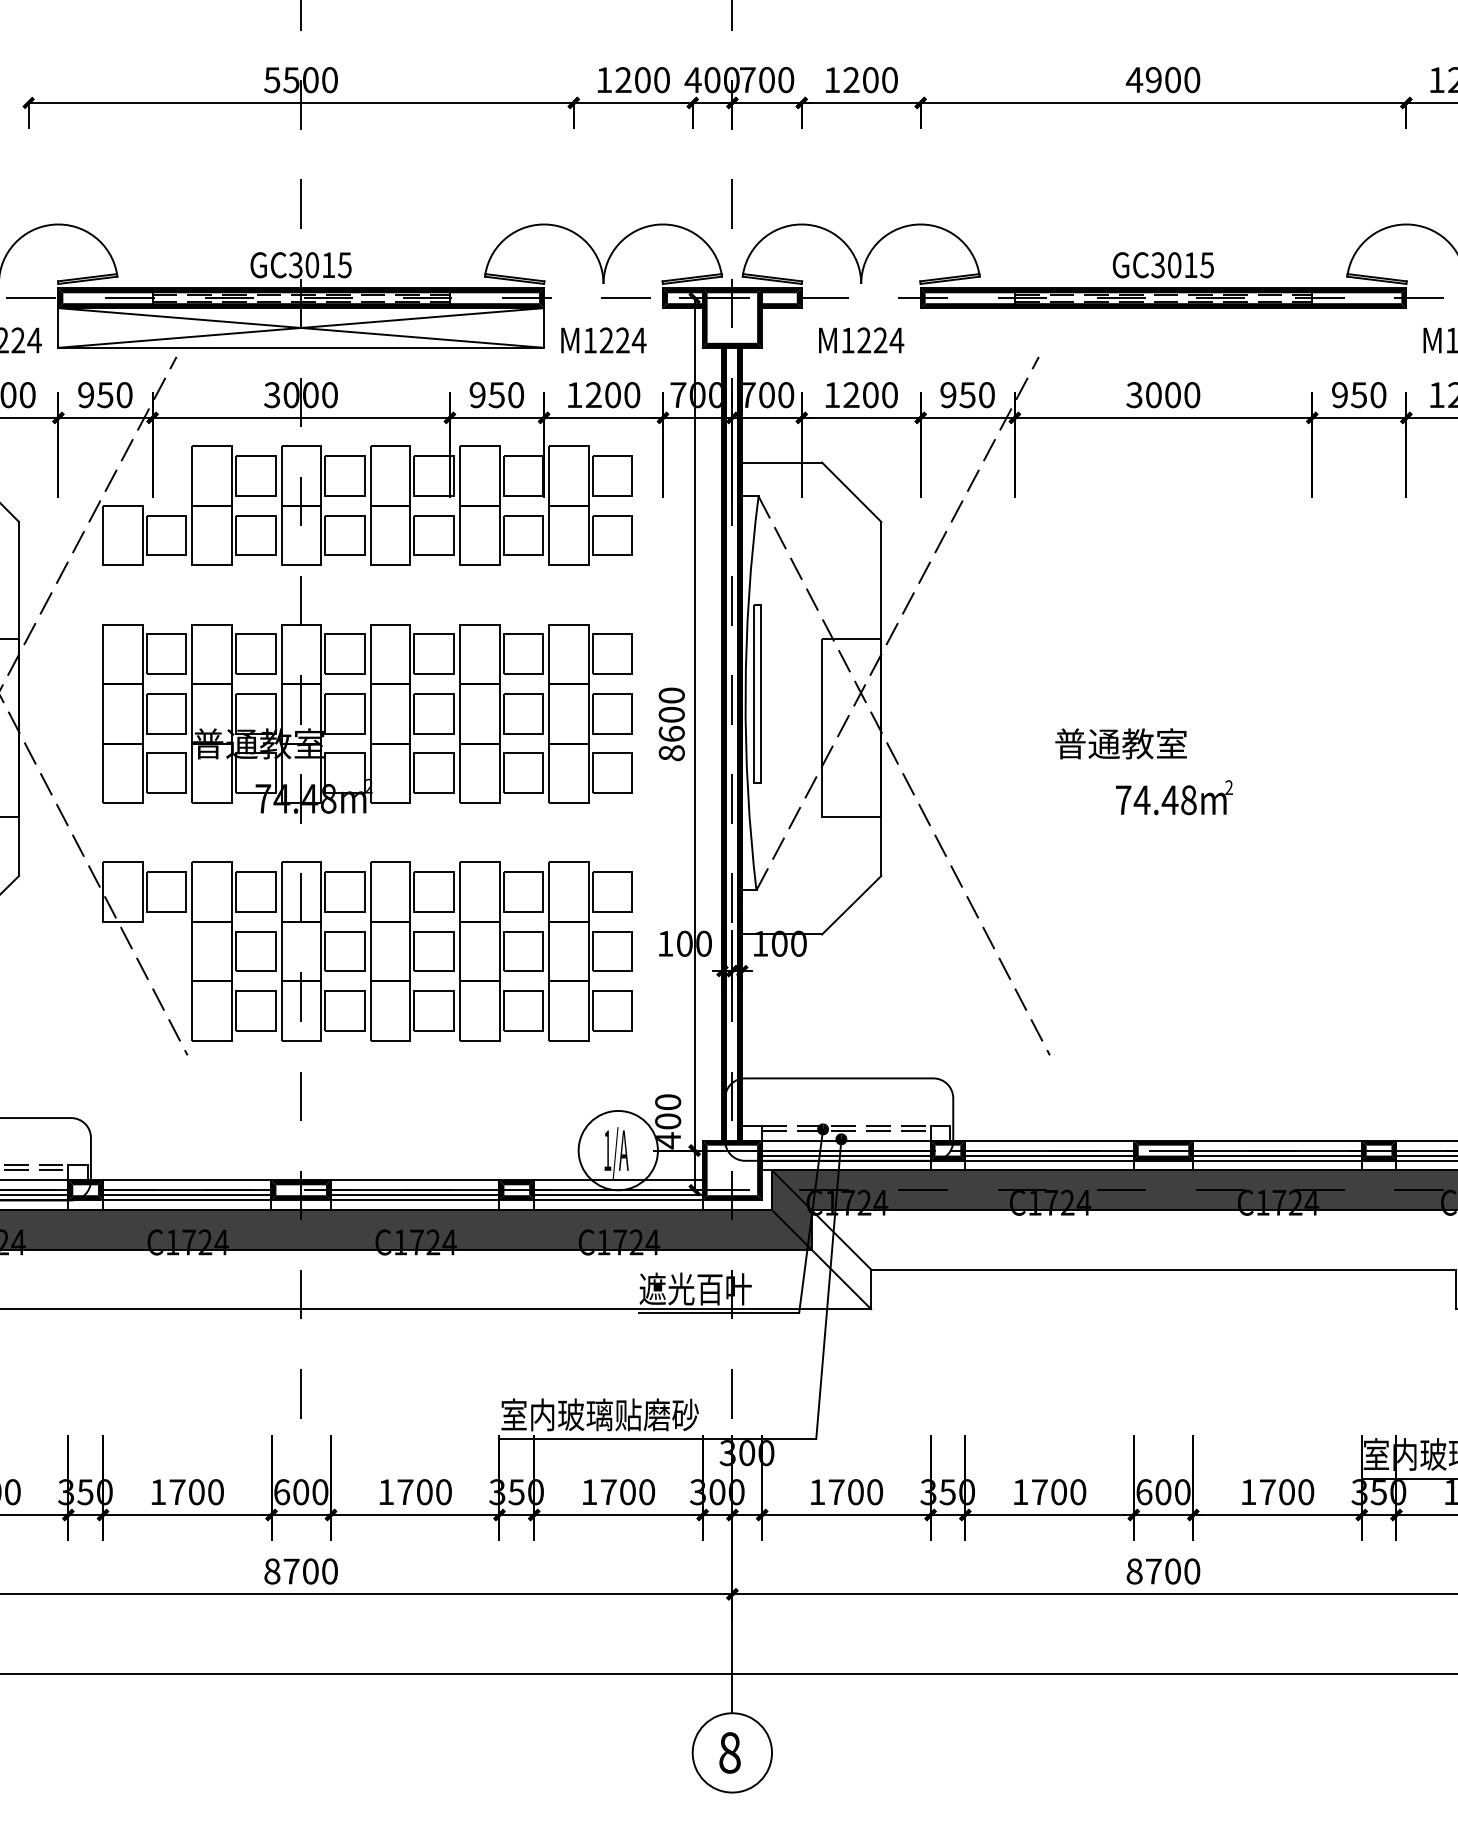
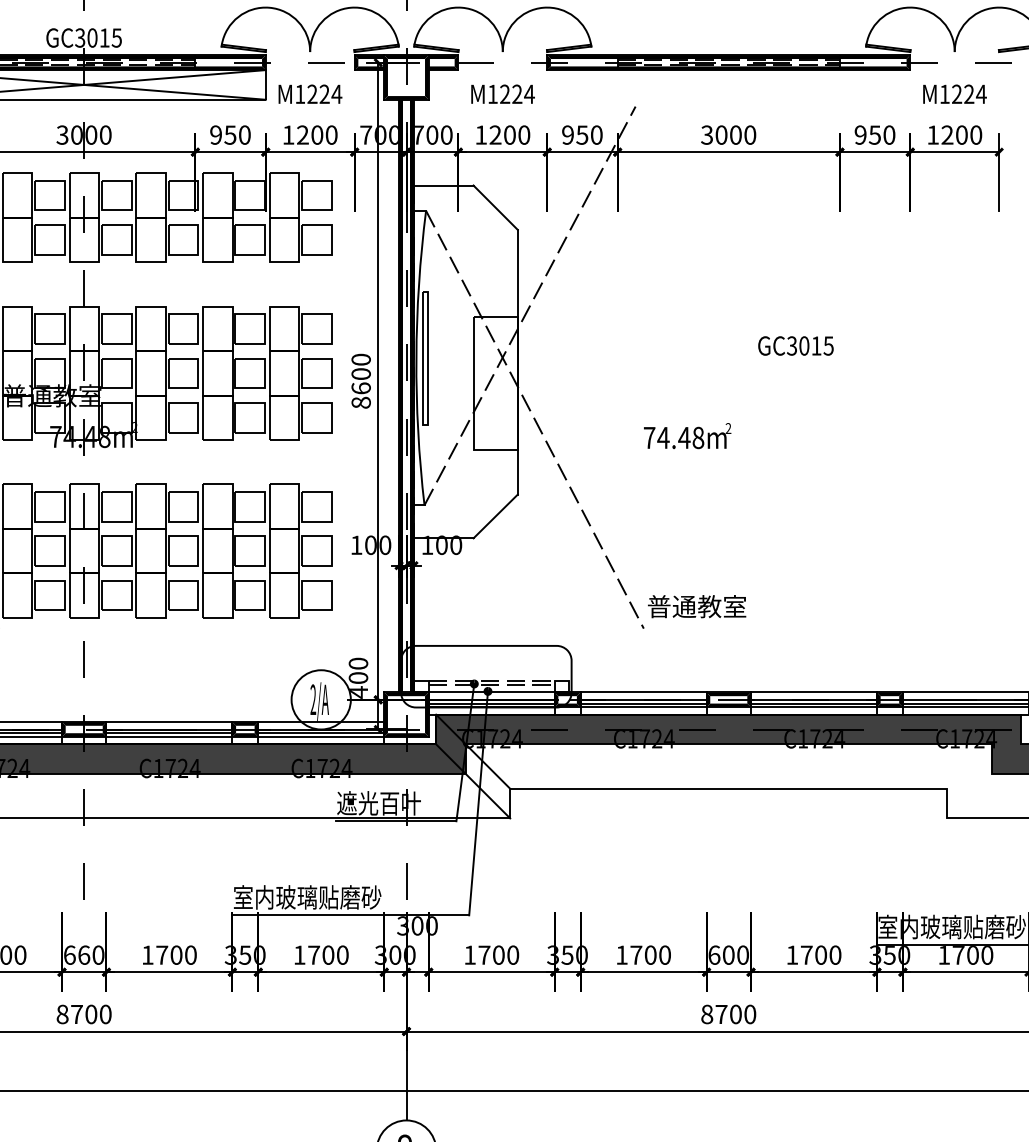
text: (1162, 265) -> (795, 346), moved
text: (1120, 743) -> (696, 606), moved
text: (1174, 797) -> (687, 435), moved
text: (607, 1149) -> (313, 699), 1/A -> 2/A
text: (301, 1492) -> (84, 955), 600 -> 660

